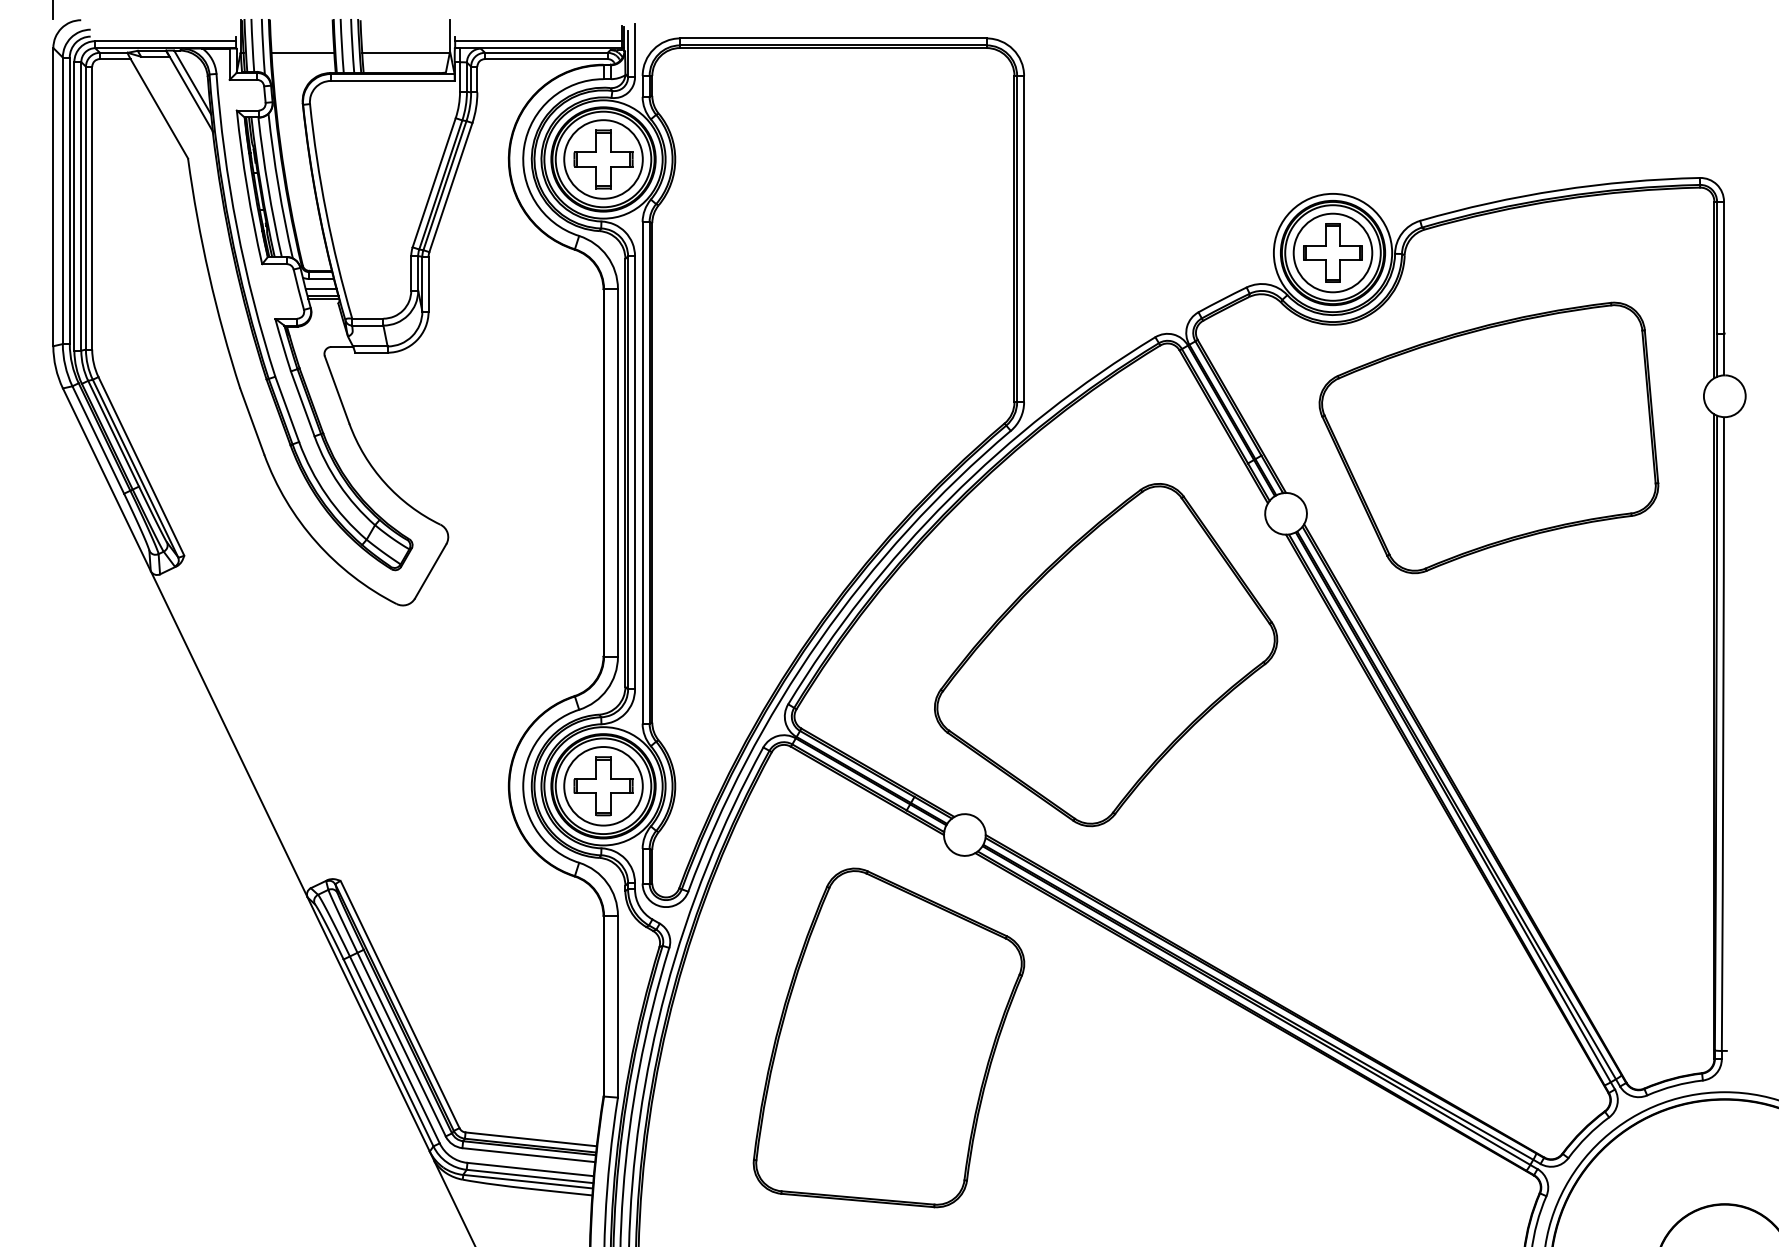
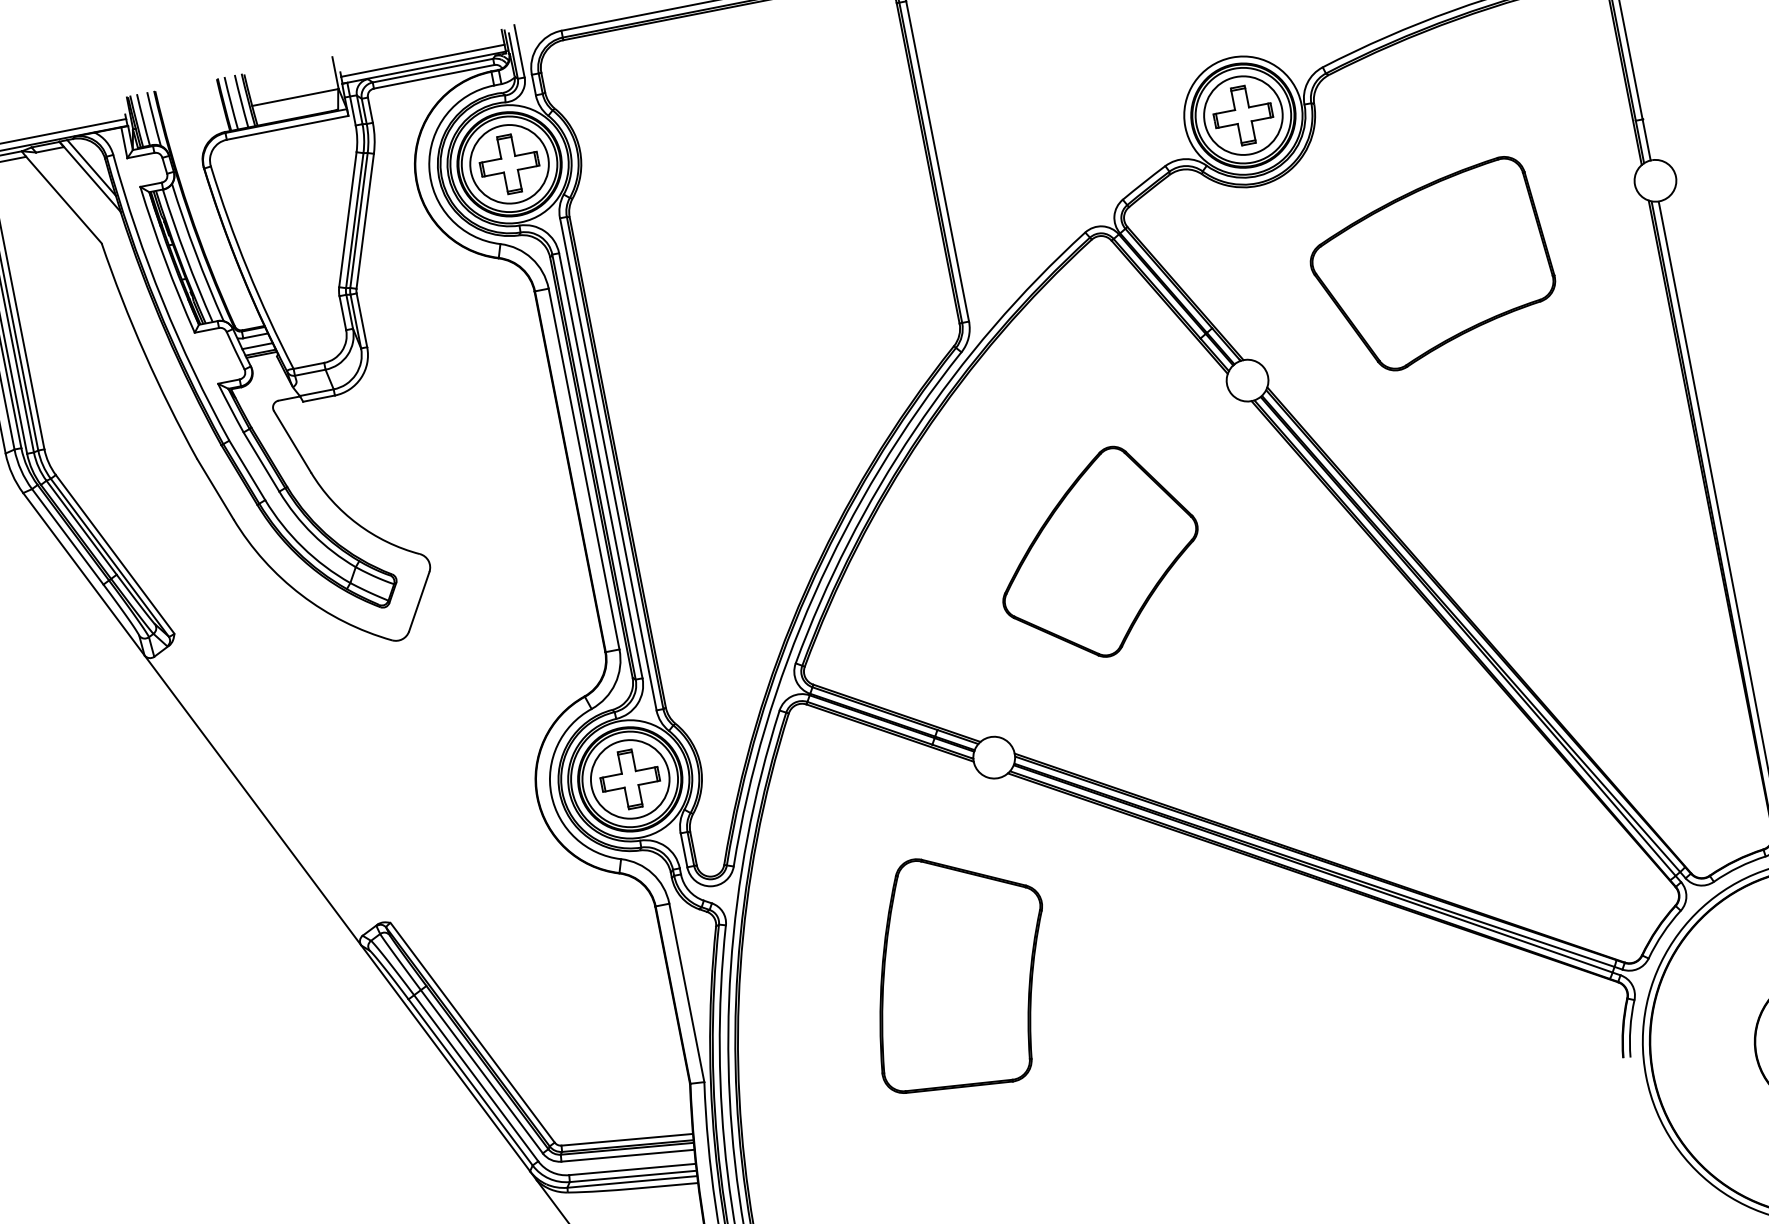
line: (302, 52) -> (193, 117), removed
part: (1488, 437) -> (1431, 266), size x0.7
part: (1106, 655) -> (1098, 554), size x0.6
part: (888, 1037) -> (958, 971), size x0.7

